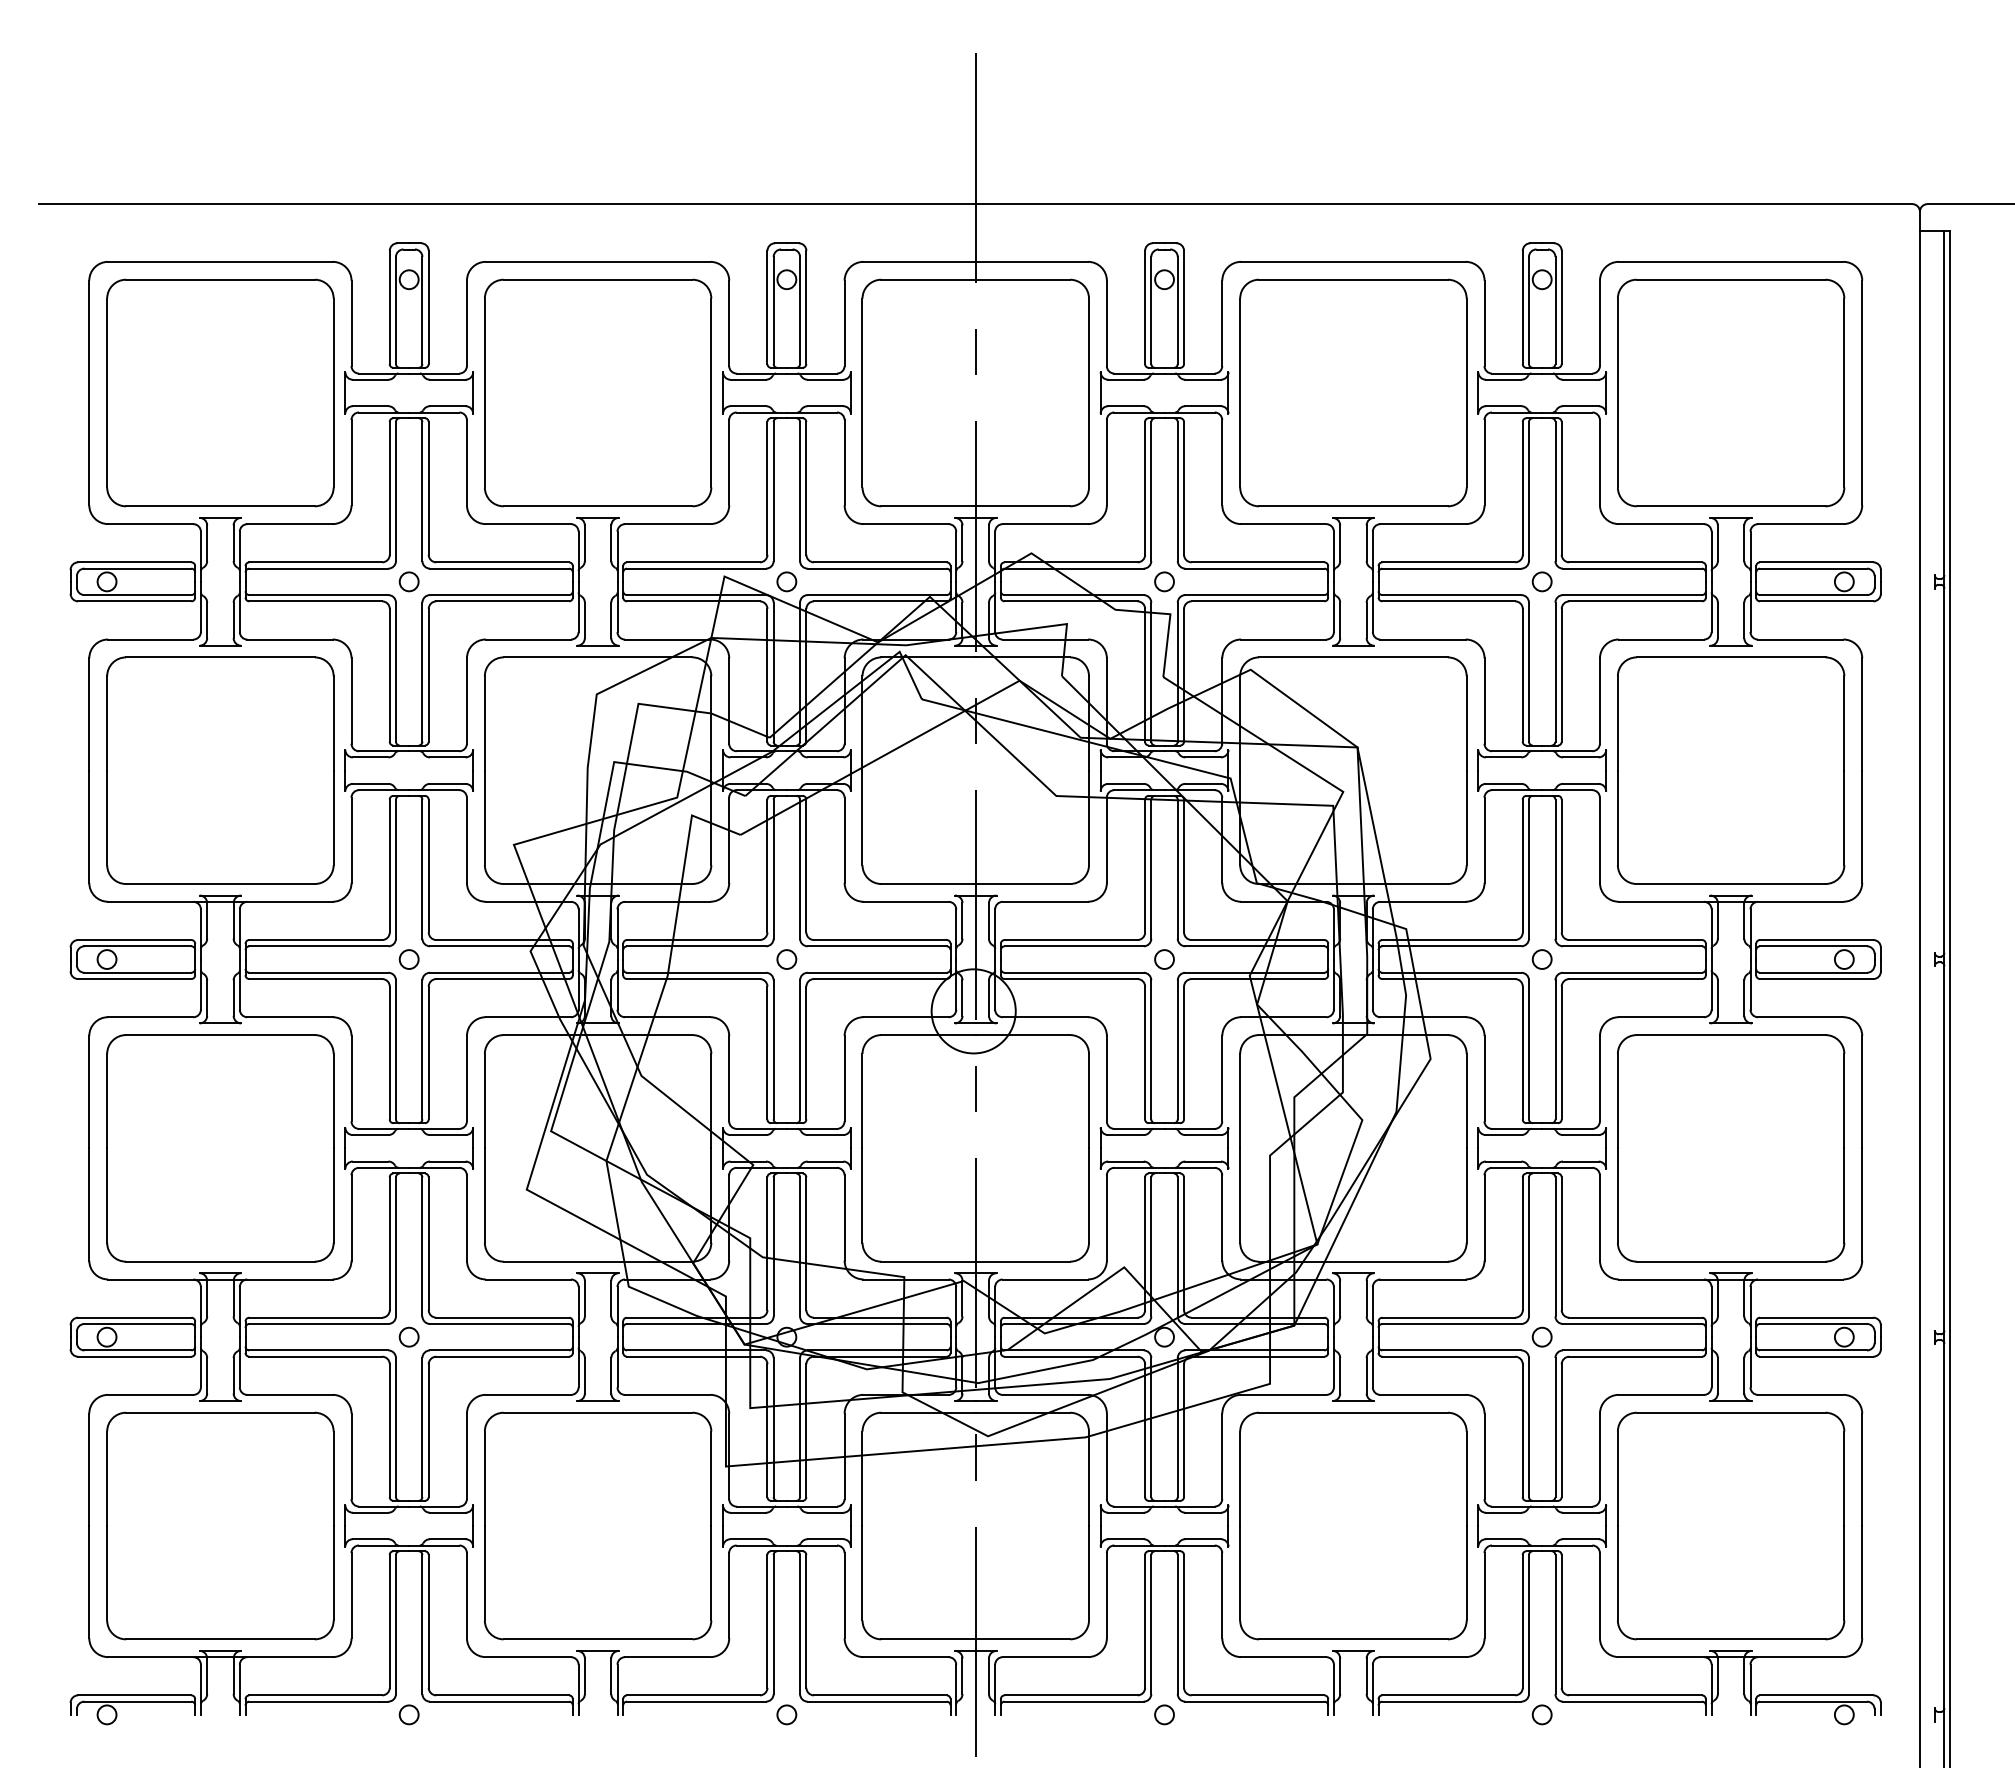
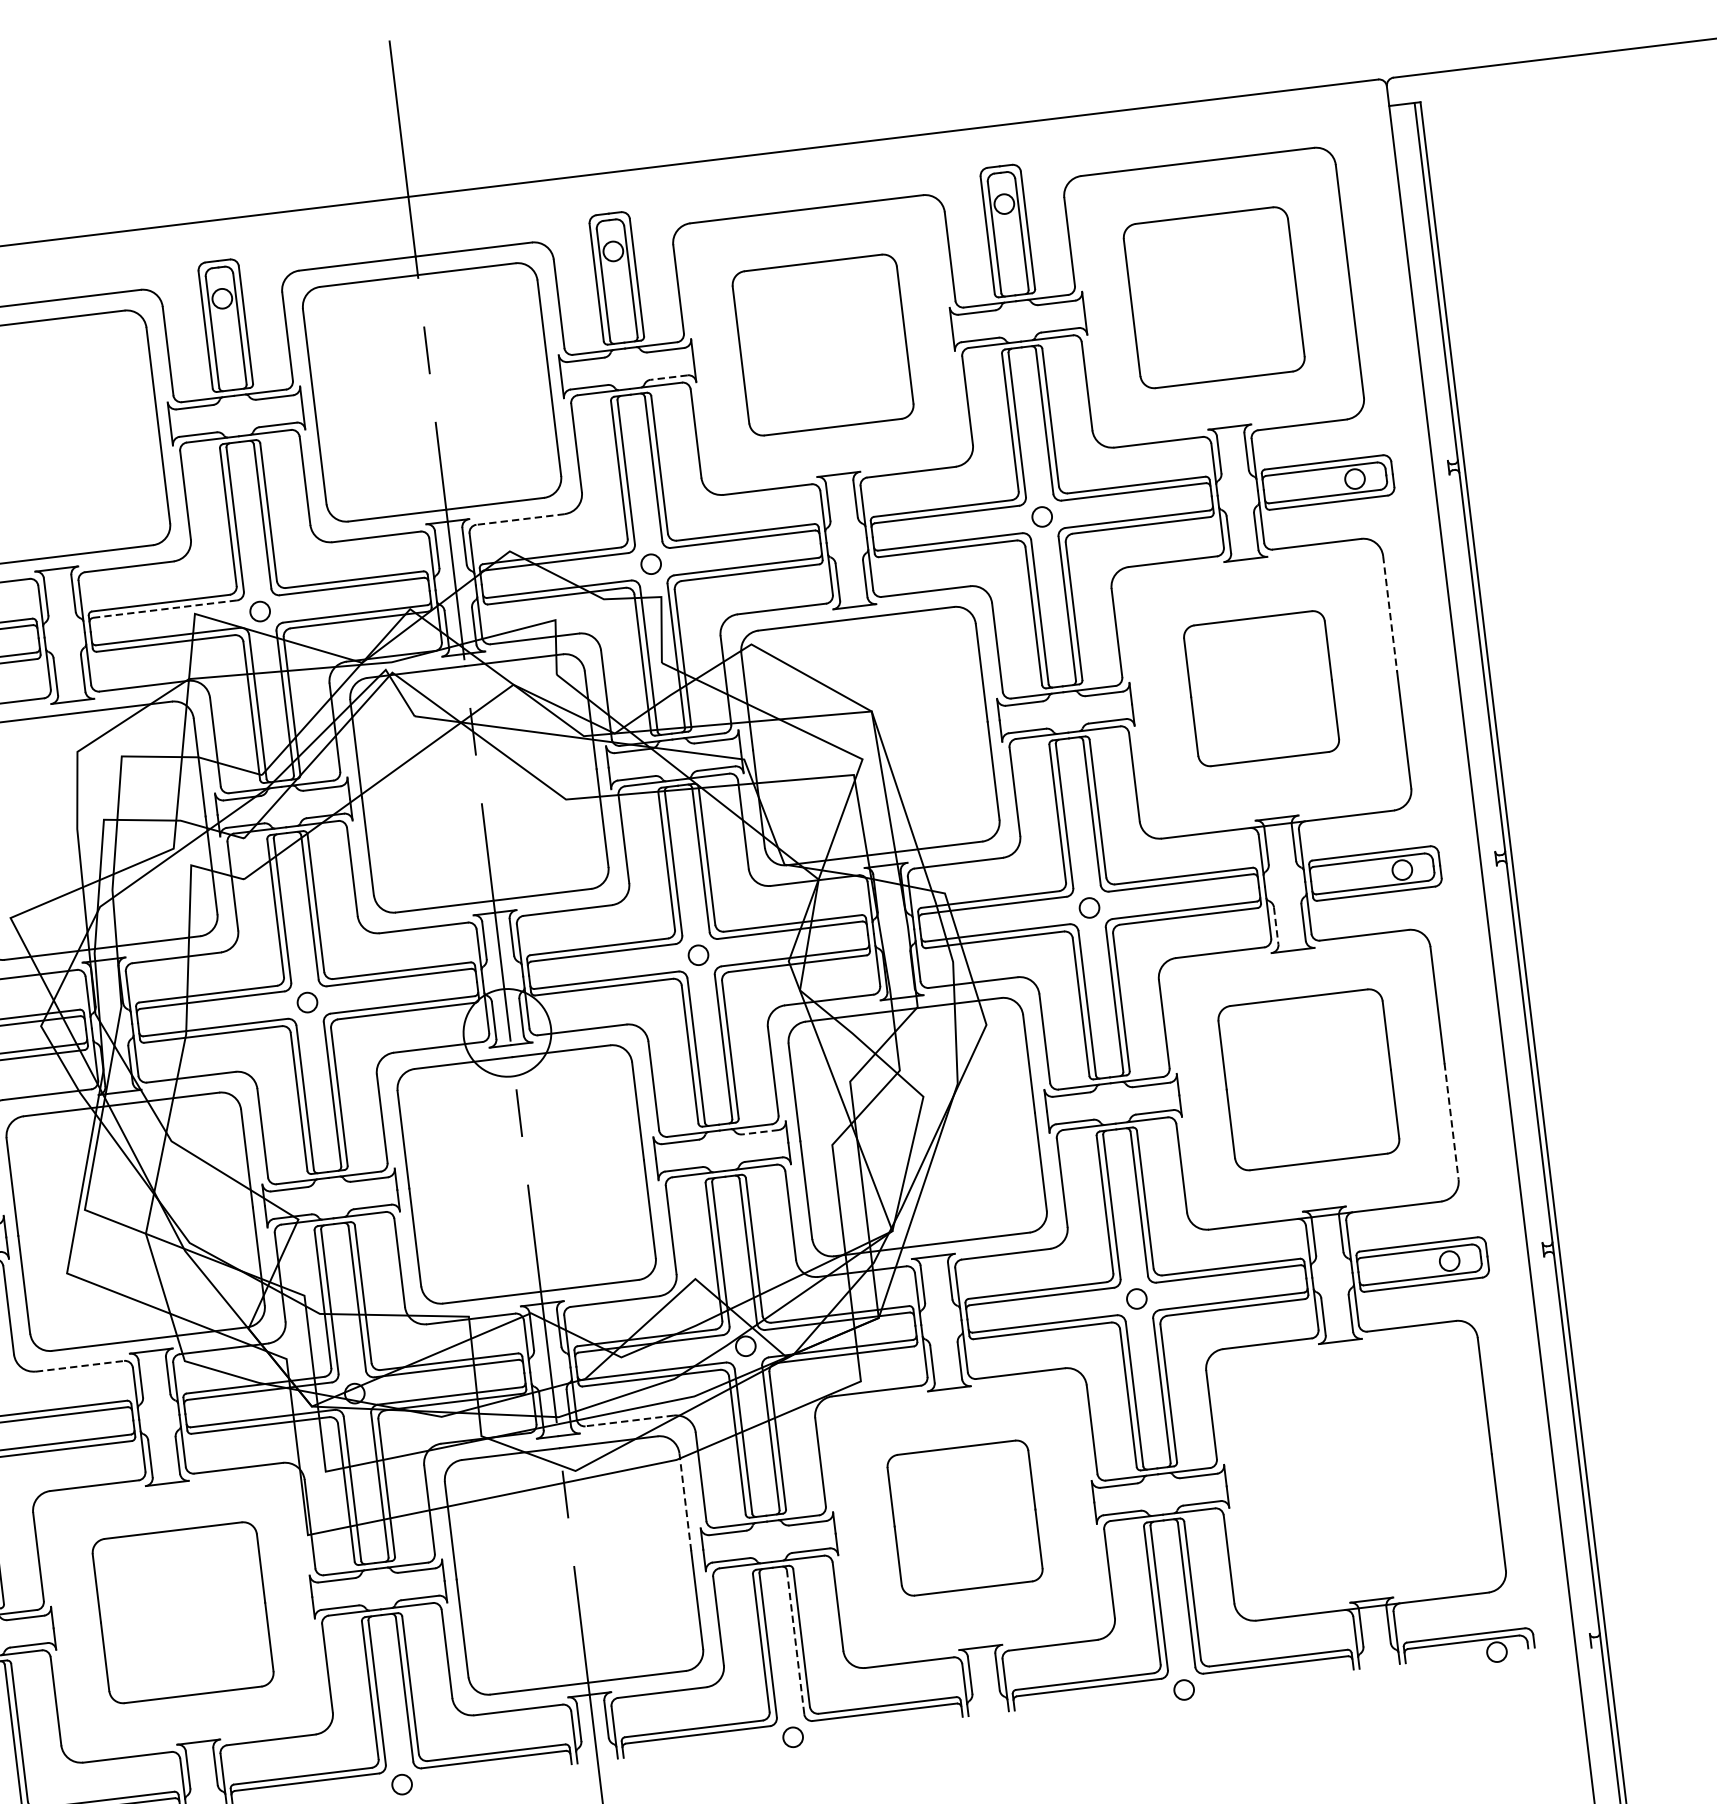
part: (1353, 392) -> (823, 344), size x0.7
part: (1731, 392) -> (1214, 297), size x0.7
line: (1203, 406) -> (669, 377), solid -> dashed
line: (1045, 524) -> (520, 519), solid -> dashed
line: (696, 568) -> (164, 609), solid -> dashed
line: (1862, 715) -> (1390, 615), solid -> dashed
part: (1731, 770) -> (1261, 688), size x0.6
line: (1717, 998) -> (1275, 926), solid -> dashed
line: (1203, 1135) -> (760, 1132), solid -> dashed
part: (1731, 1148) -> (1309, 1079), size x0.7
line: (1862, 1204) -> (1451, 1121), solid -> dashed
line: (528, 1279) -> (80, 1366), solid -> dashed
line: (1045, 1394) -> (629, 1420), solid -> dashed
line: (1089, 1478) -> (685, 1501), solid -> dashed
part: (598, 1525) -> (183, 1612), size x0.7
part: (1353, 1525) -> (965, 1517), size x0.6
part: (1731, 1525) -> (1356, 1470), removed
line: (1177, 1624) -> (795, 1642), solid -> dashed

